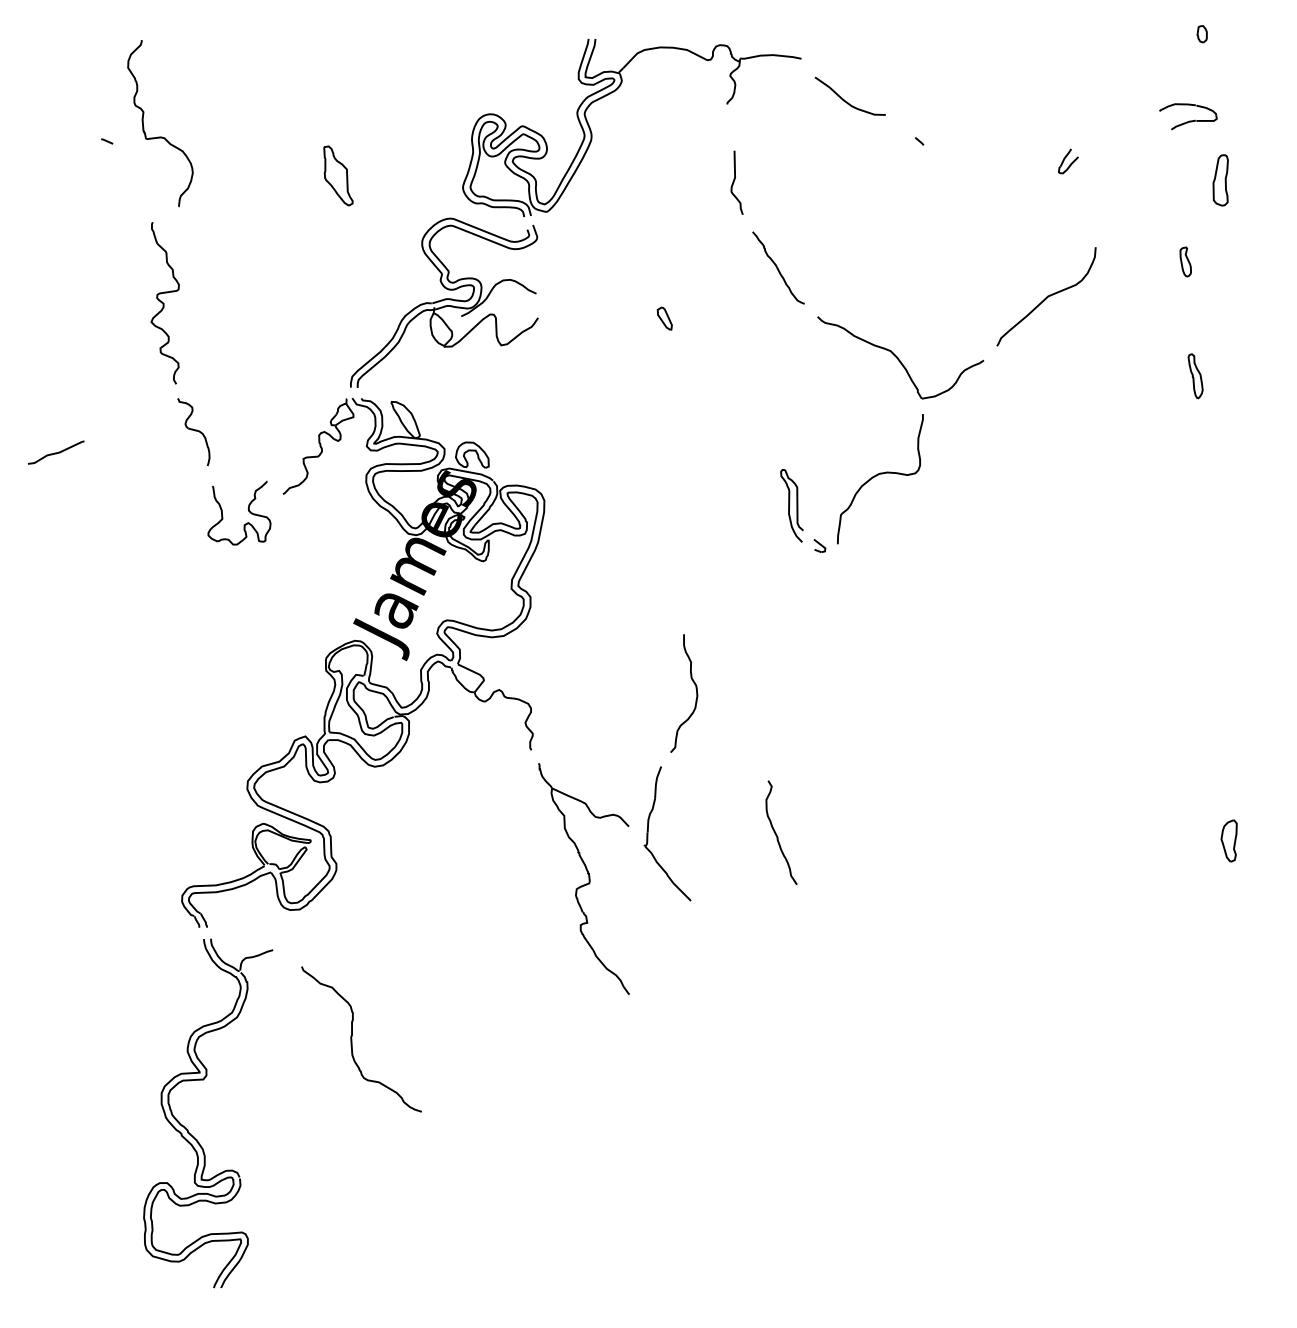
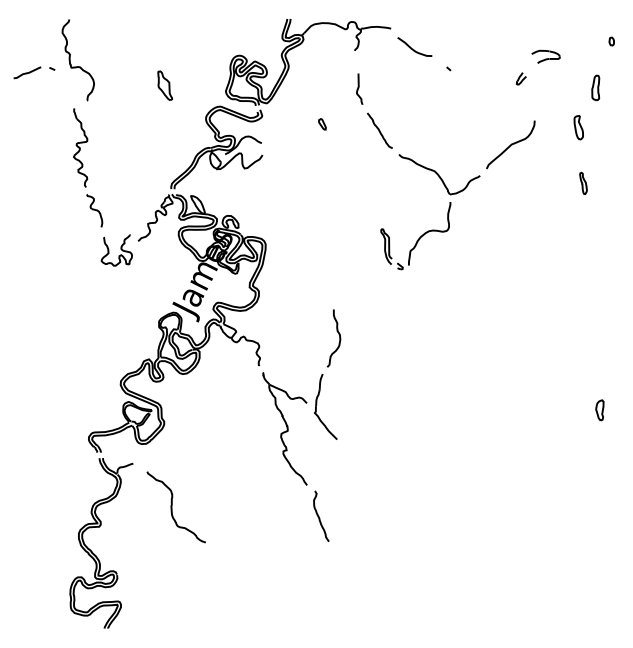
part: (1201, 33) -> (611, 41), moved
part: (1187, 115) -> (545, 56), moved
part: (1185, 261) -> (578, 127), size x1.67
part: (664, 318) -> (322, 124), moved
line: (56, 451) -> (27, 72), moved
curve: (777, 833) -> (319, 516), moved

